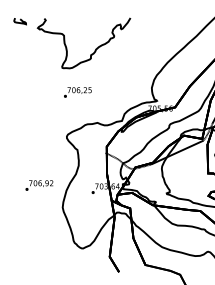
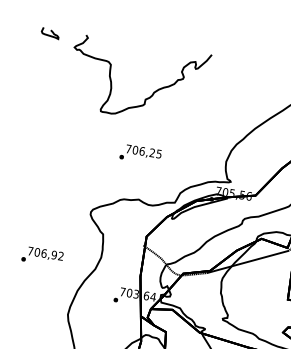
text: (77, 92) -> (140, 154), moved
text: (39, 185) -> (42, 256), moved

